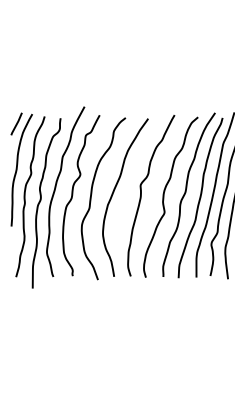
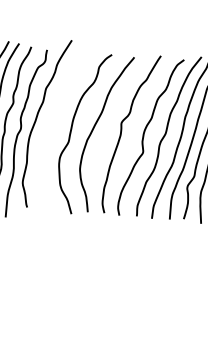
curve: (73, 195) -> (53, 127), removed

